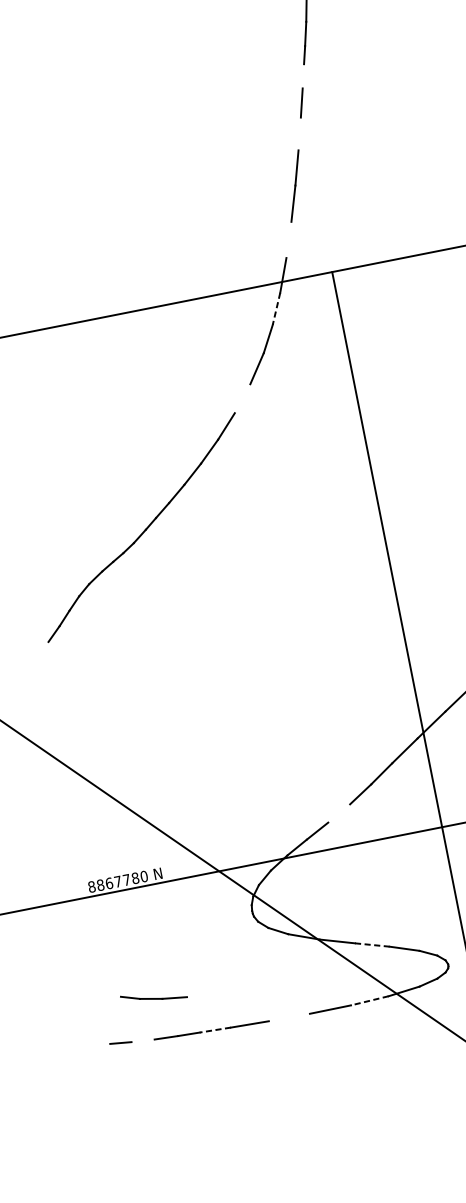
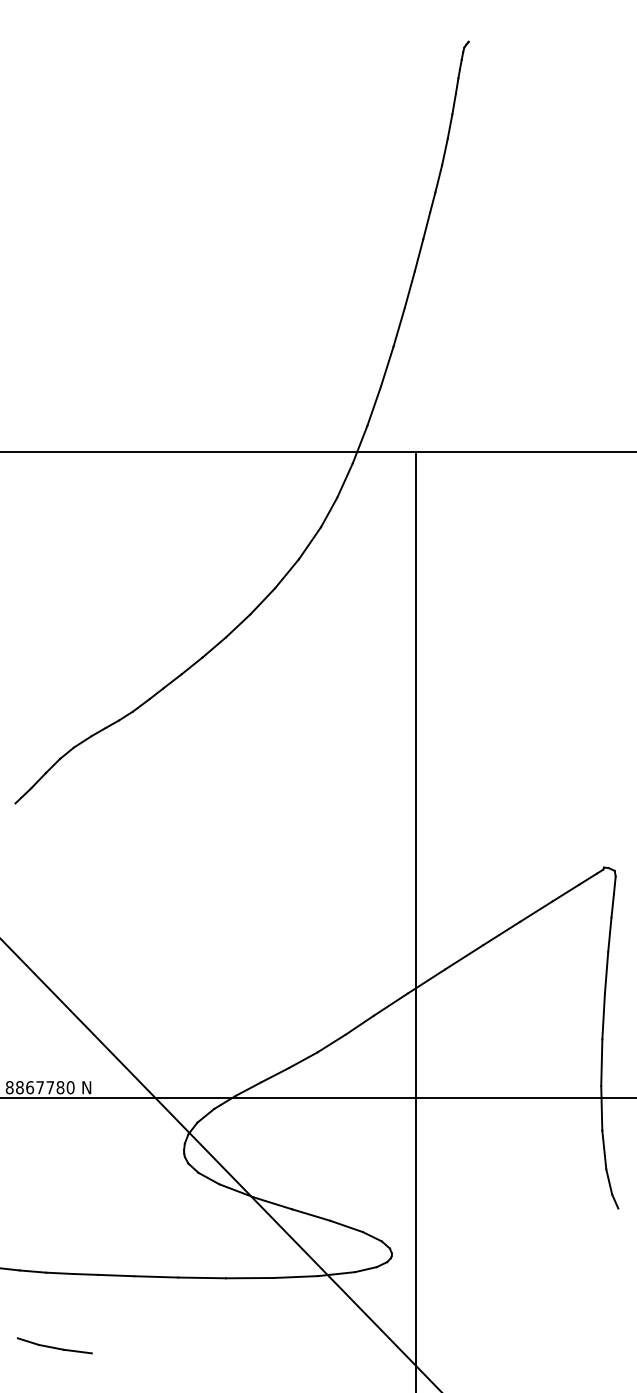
line: (303, 76) -> (426, 225), added
line: (299, 133) -> (409, 289), added
line: (289, 239) -> (374, 405), added
line: (276, 308) -> (345, 480), dashed -> solid
line: (242, 398) -> (286, 573), added
line: (338, 813) -> (302, 1060), added
line: (372, 945) -> (311, 1215), dashed -> solid
part: (153, 996) -> (54, 1345), moved
line: (369, 1001) -> (295, 1277), dashed -> solid
line: (289, 1017) -> (202, 1277), added
line: (214, 1030) -> (115, 1275), dashed -> solid
line: (142, 1040) -> (32, 1271), added

